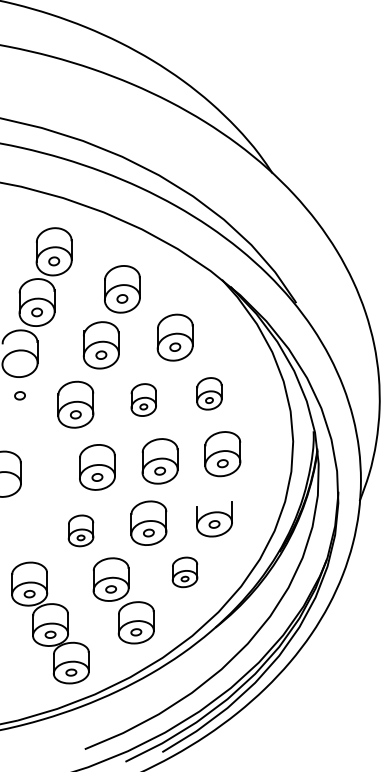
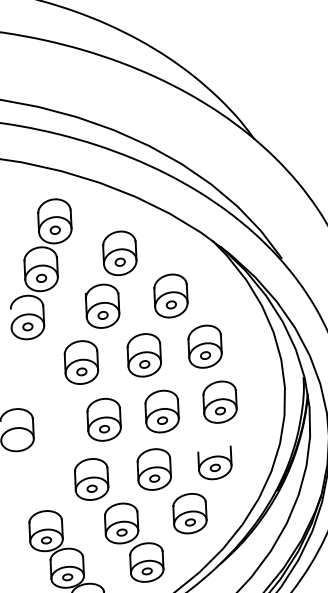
part: (209, 393) -> (205, 346), size x1.43
part: (19, 395) -> (27, 326), moved
part: (143, 399) -> (144, 354), size x1.43
part: (80, 530) -> (91, 479), size x1.43
part: (184, 572) -> (189, 513), size x1.43

